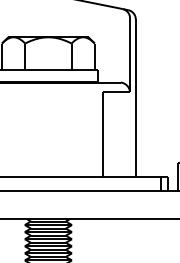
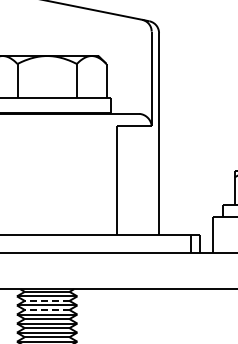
line: (47, 228) -> (46, 300), solid -> dashed
line: (47, 235) -> (46, 309), solid -> dashed

